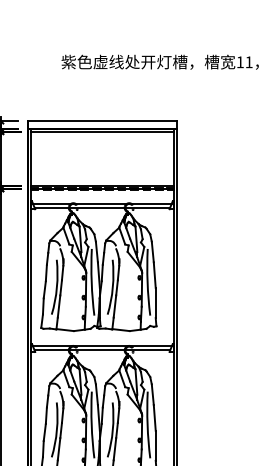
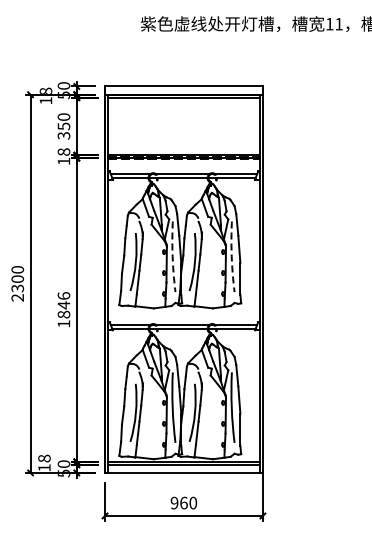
arc: (91, 282) -> (172, 256), solid -> dashed
arc: (147, 282) -> (231, 256), solid -> dashed

